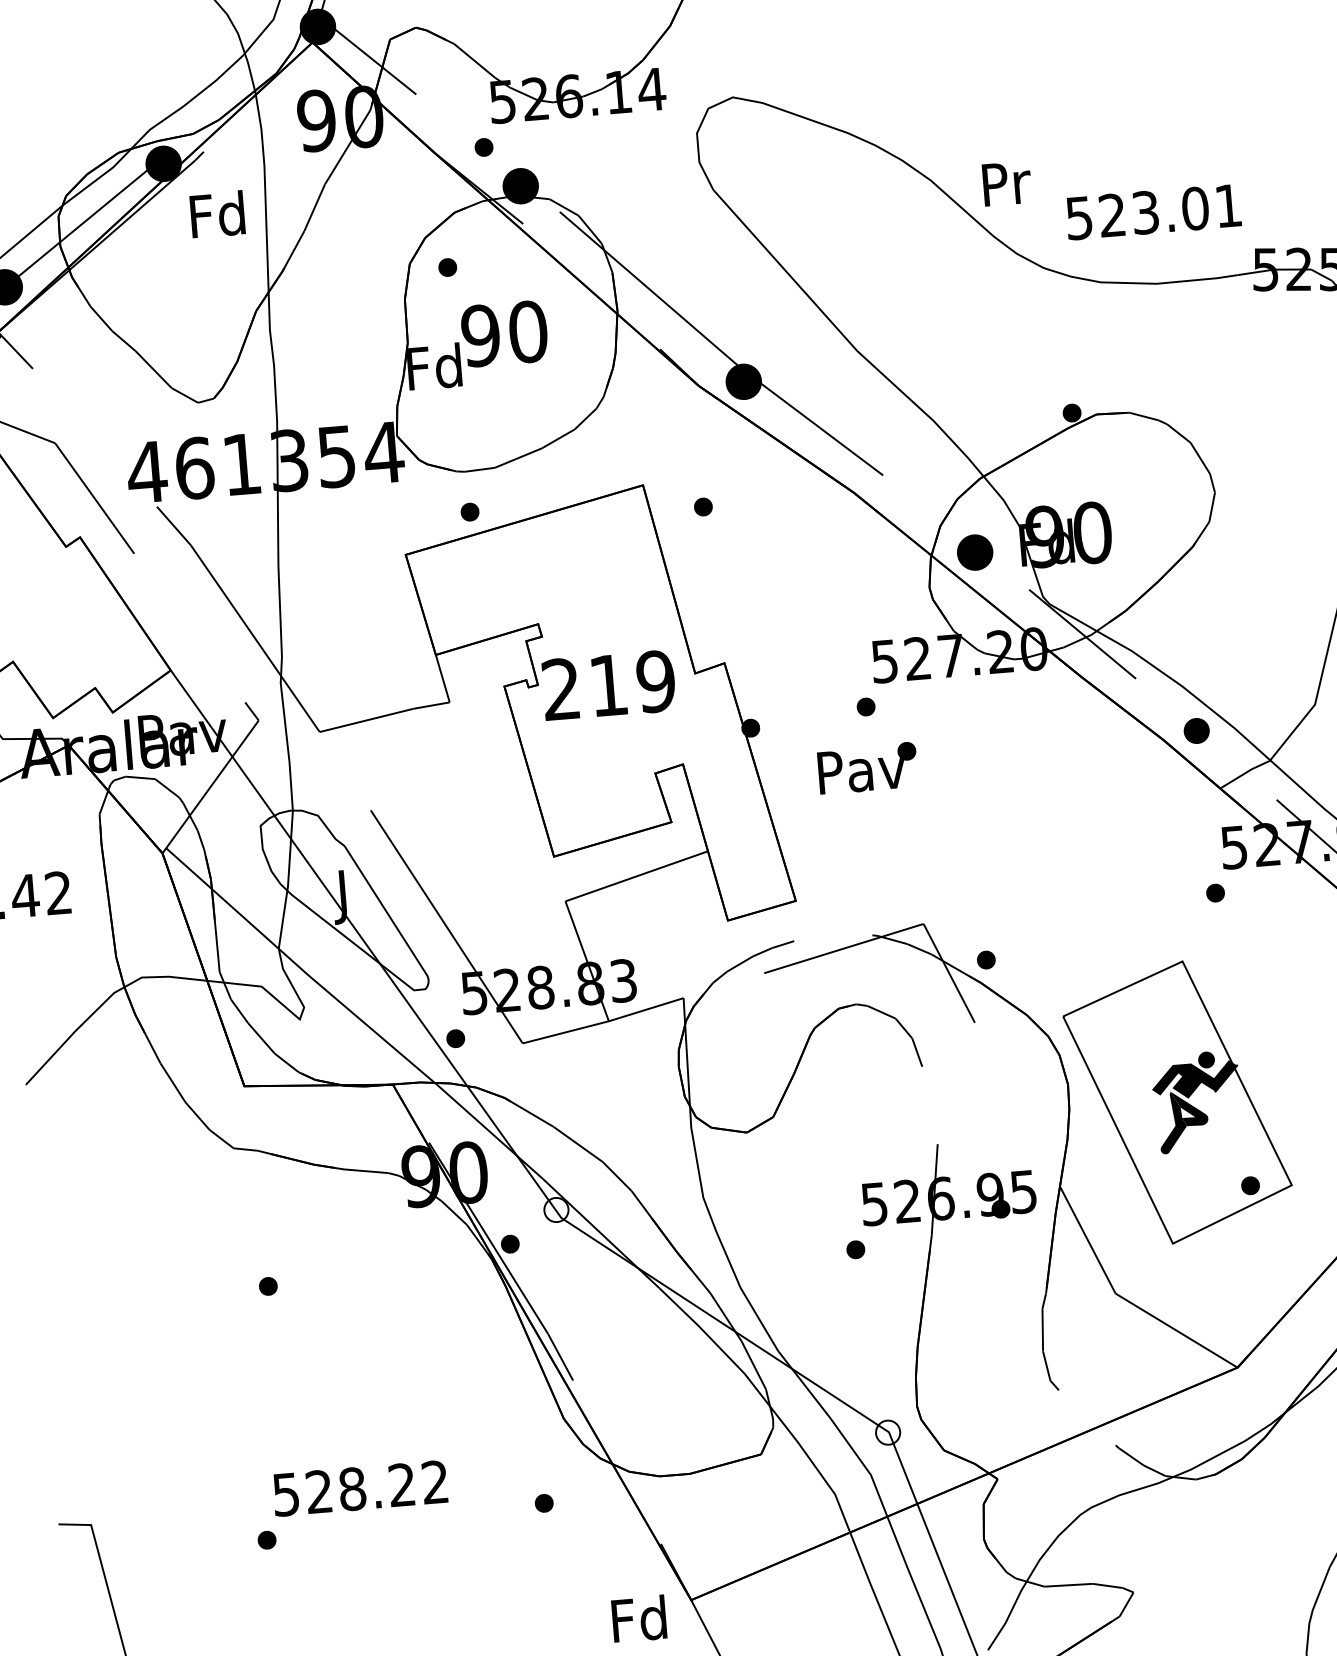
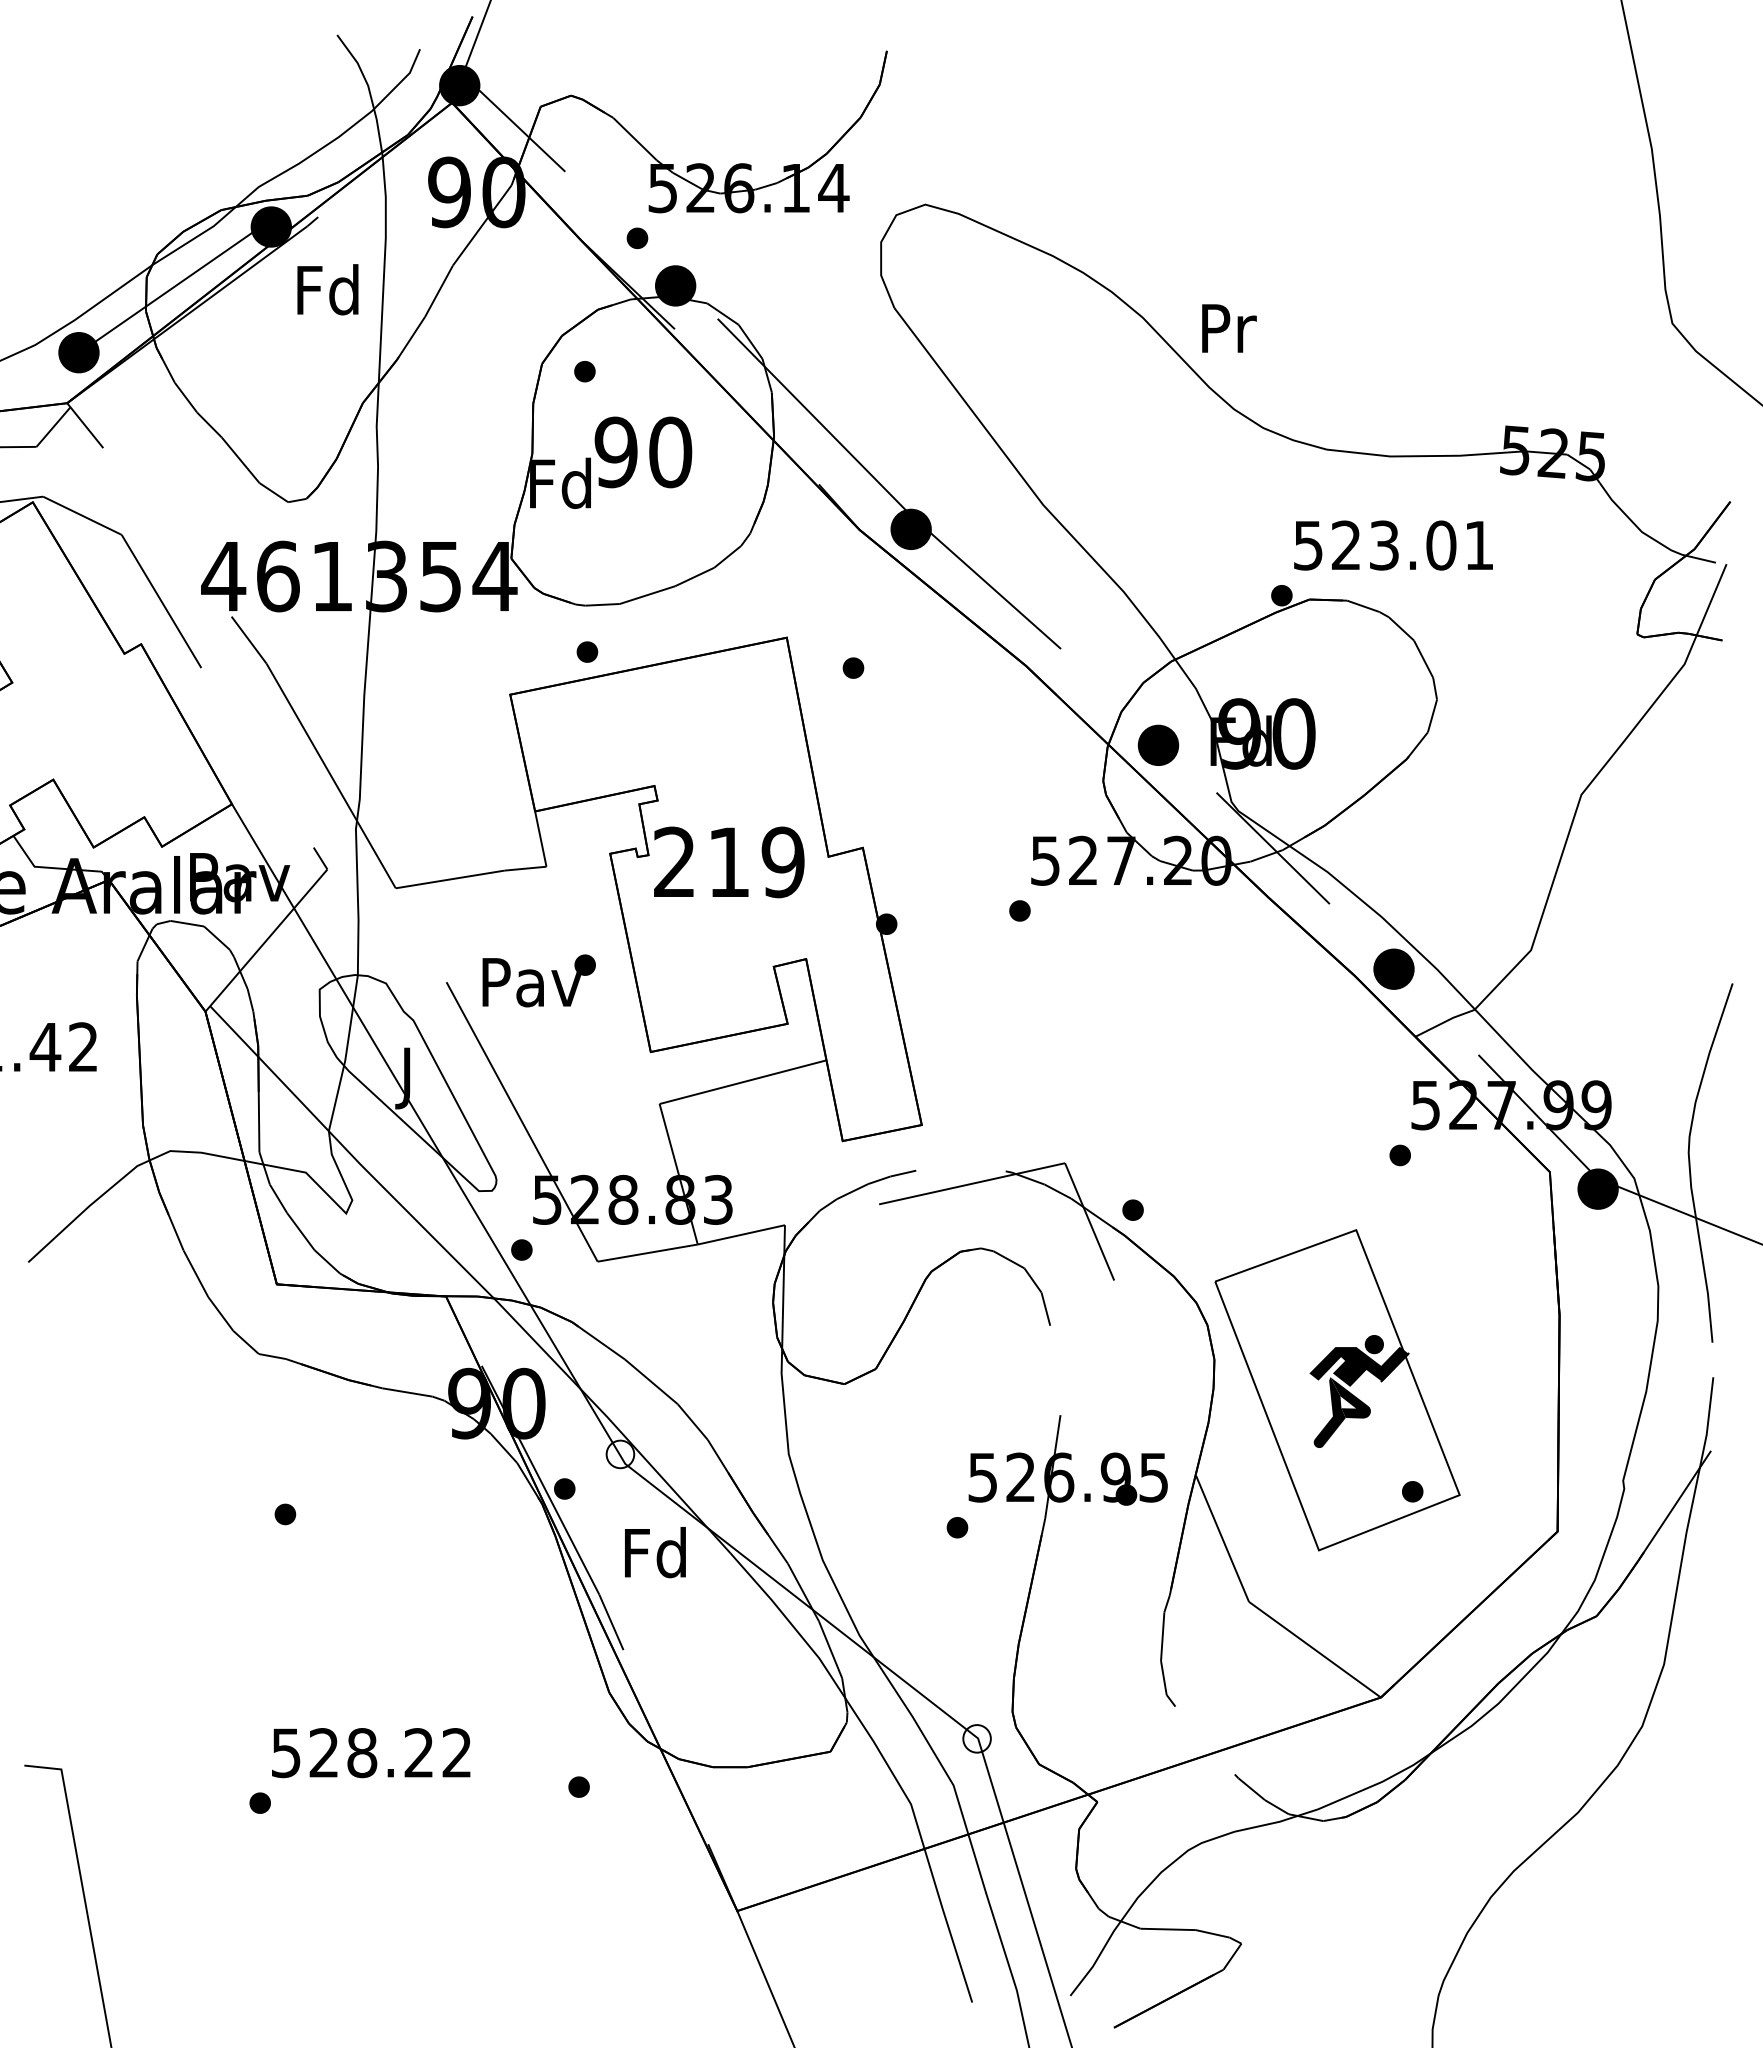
text: (1153, 212) -> (1393, 545), moved
part: (1196, 730) -> (1393, 968), size x1.43
text: (867, 768) -> (538, 980), moved
text: (639, 1618) -> (655, 1552), moved

